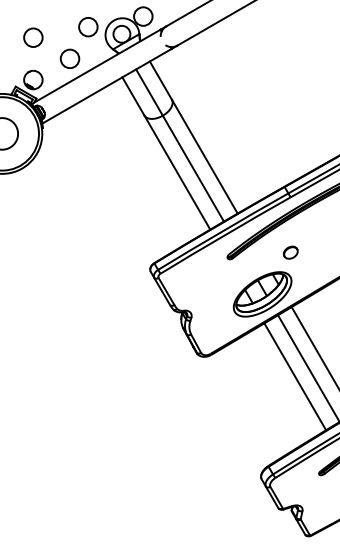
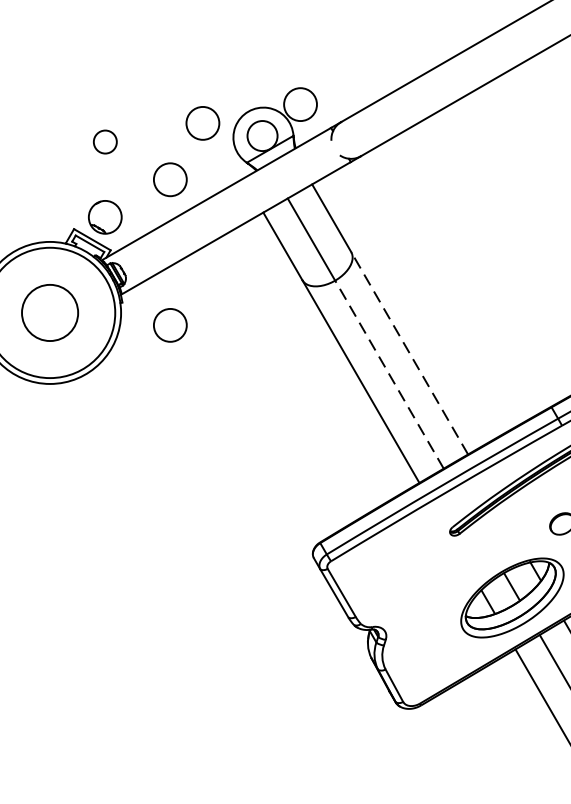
circle: (33, 37) -> (105, 141), size x0.7
circle: (69, 140) -> (169, 324), added
line: (204, 156) -> (409, 353), solid -> dashed
line: (193, 168) -> (389, 374), solid -> dashed

